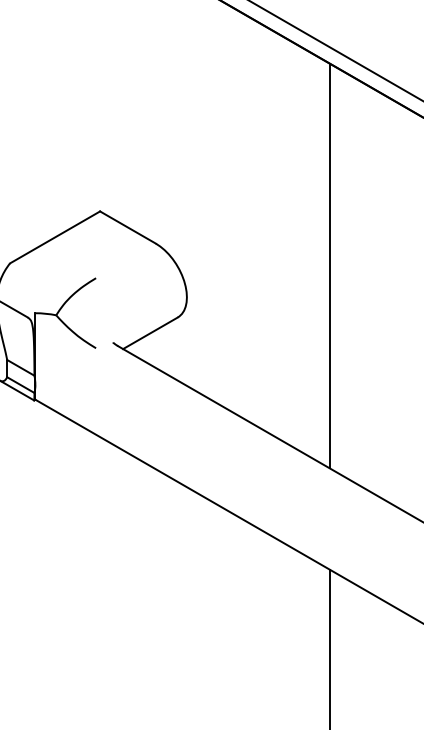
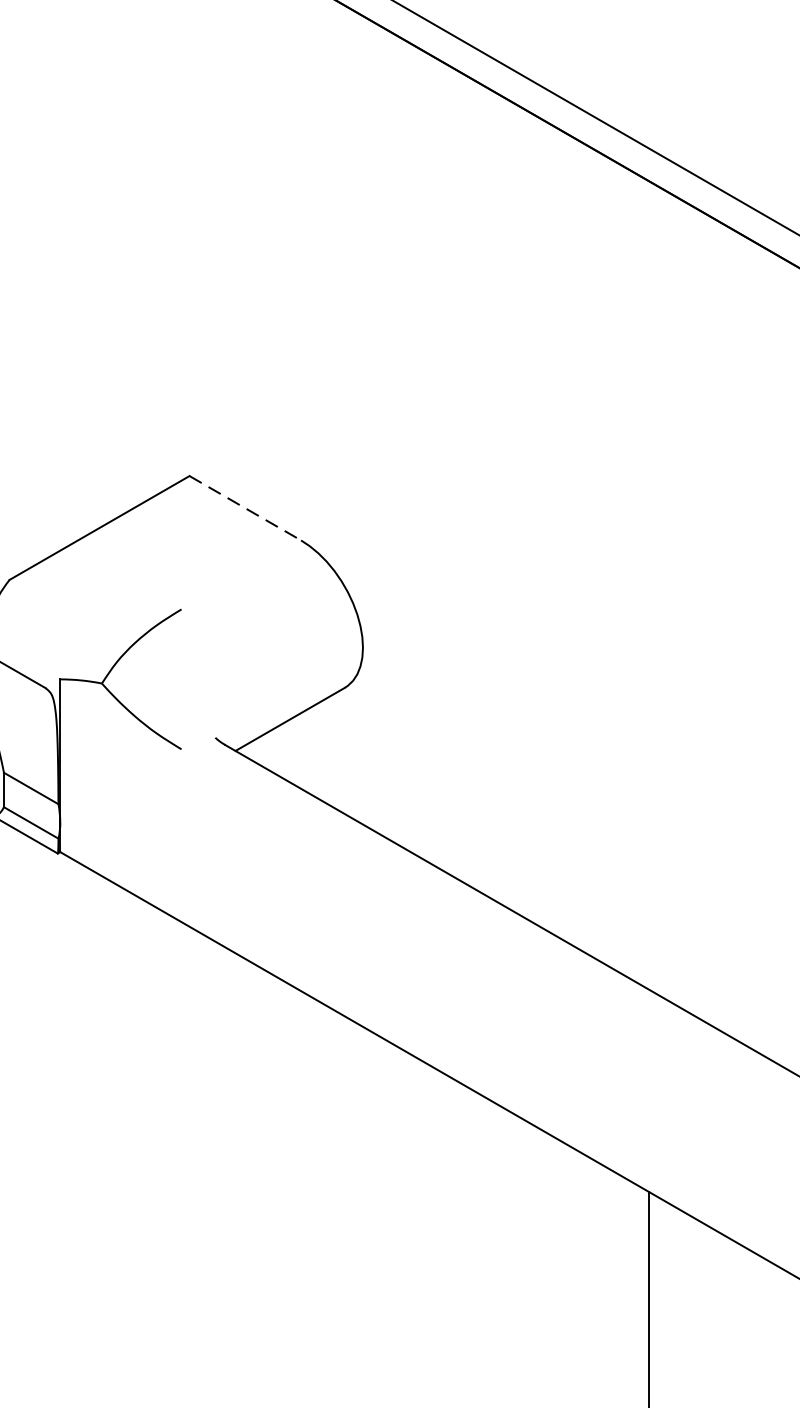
line: (128, 227) -> (246, 508), solid -> dashed
line: (329, 265) -> (647, 584), removed

